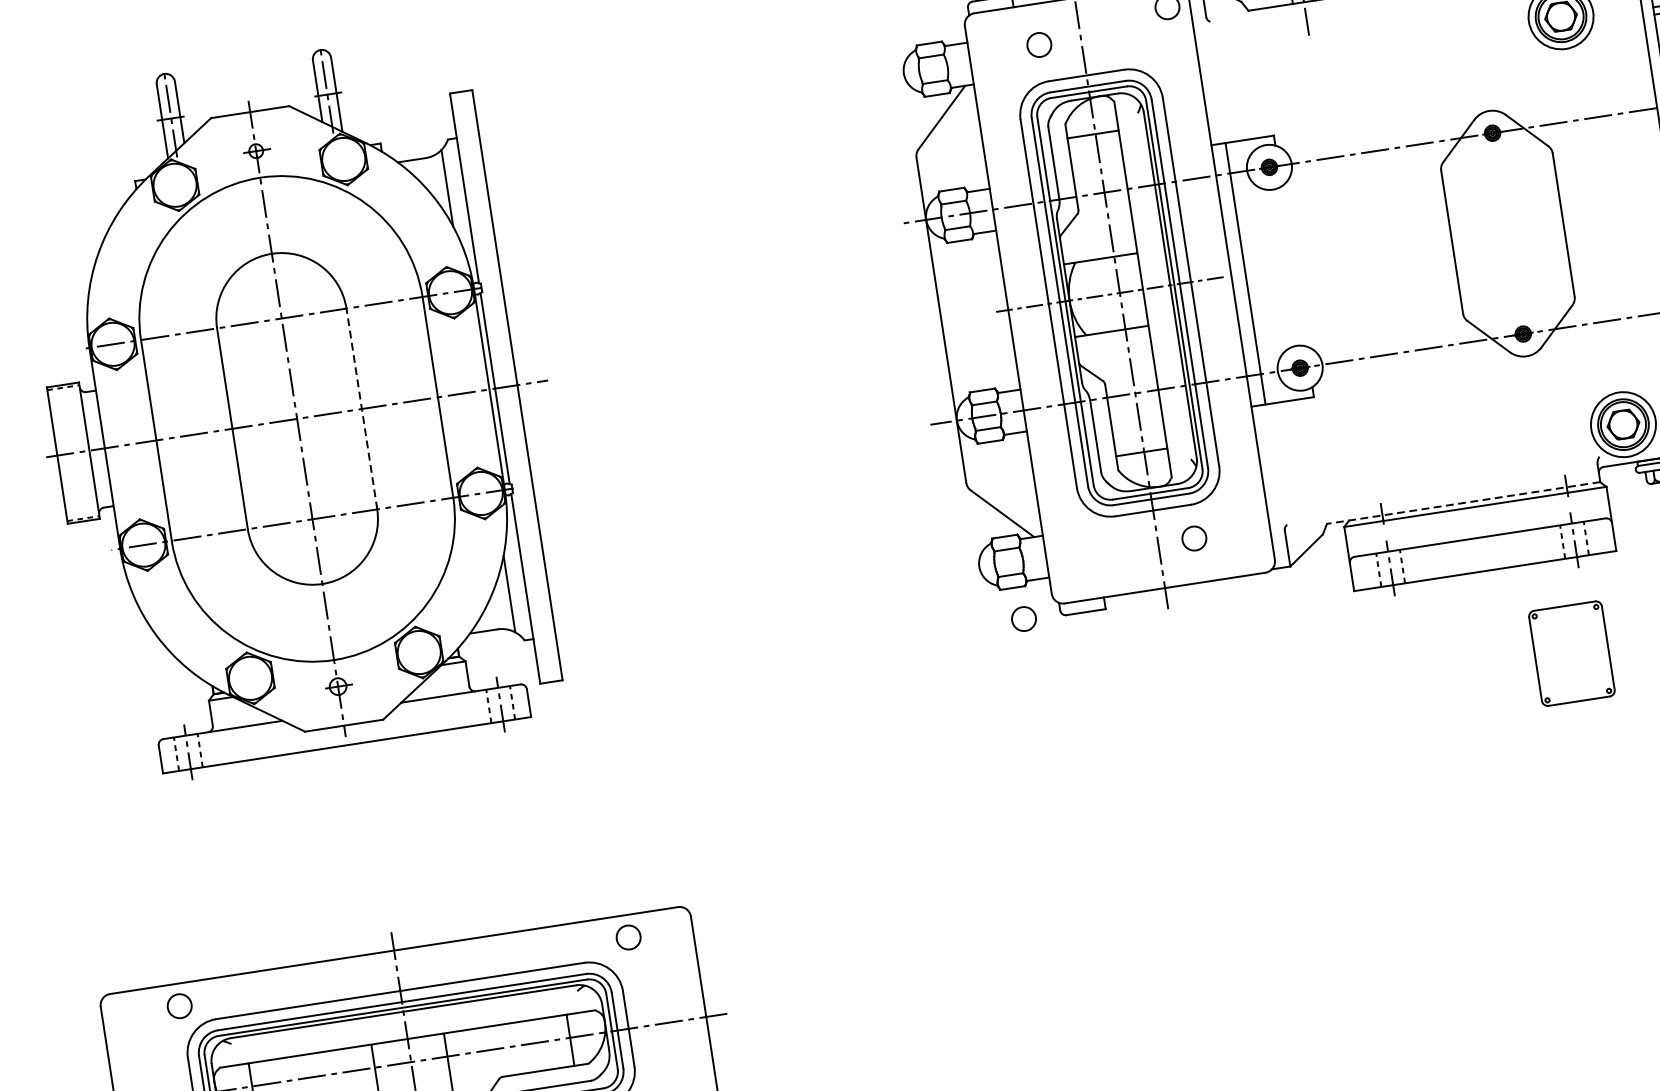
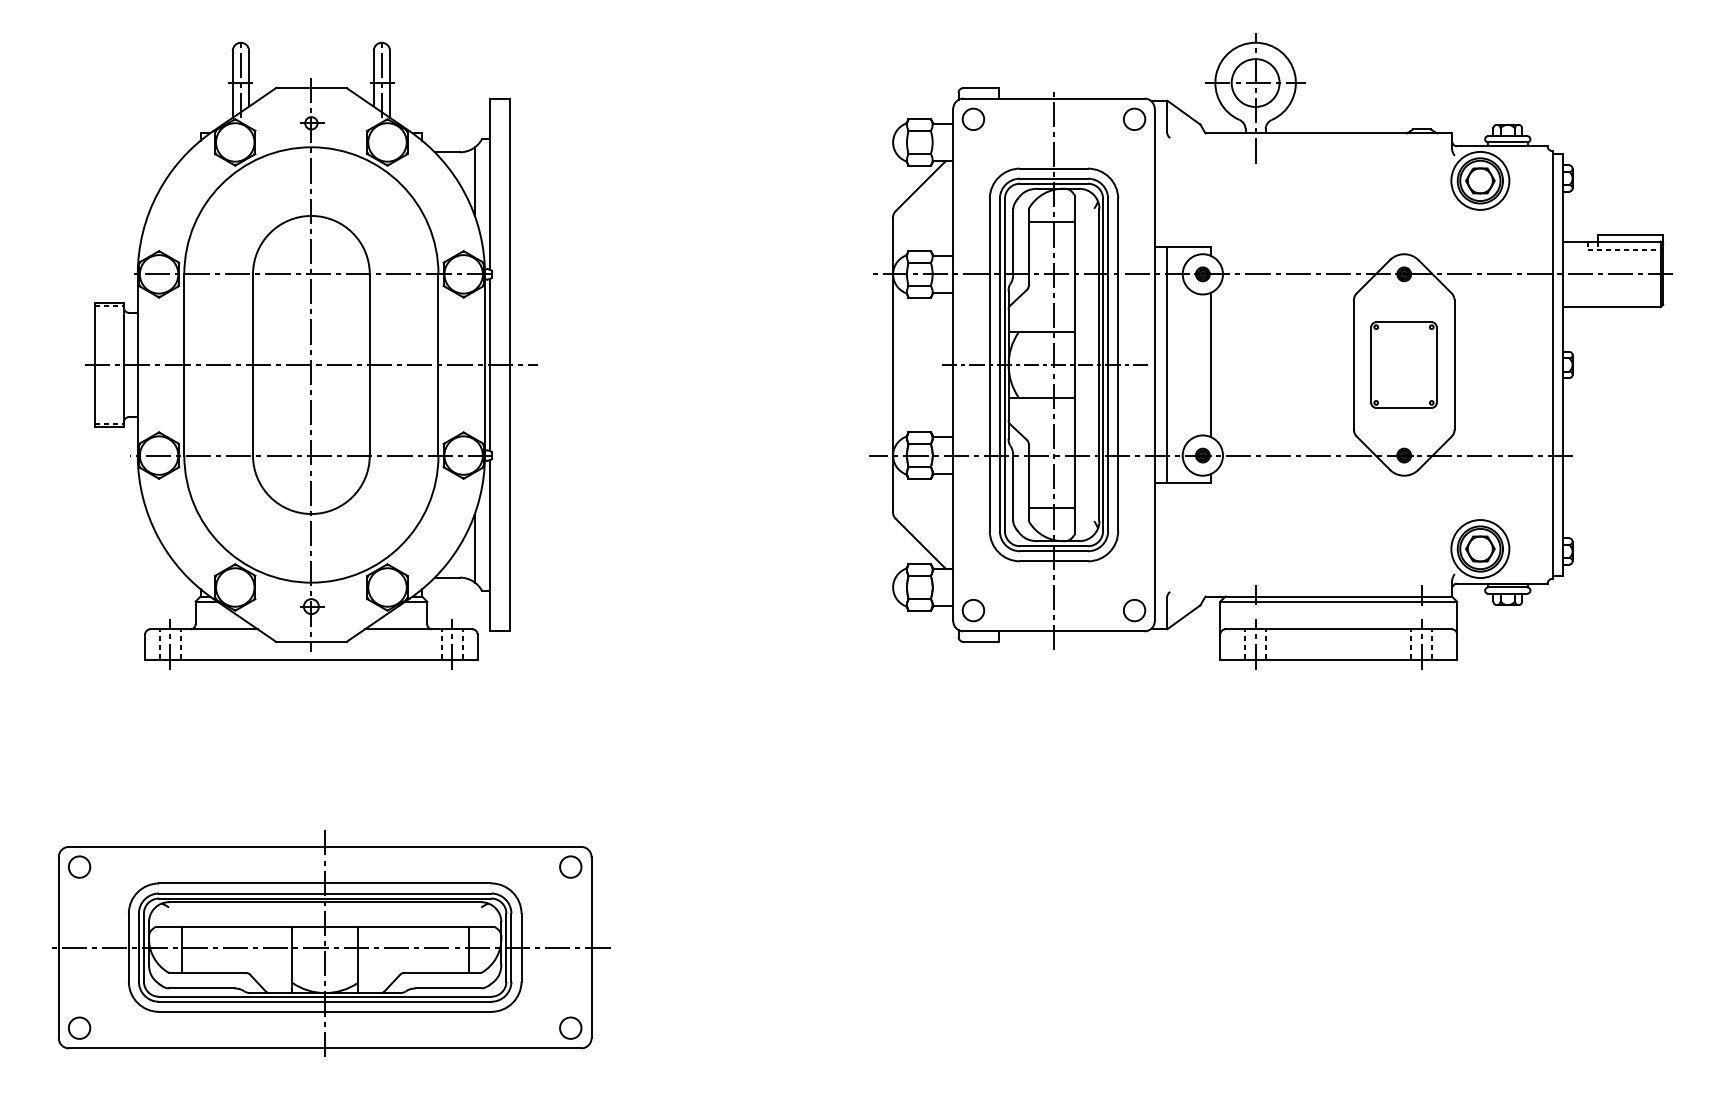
circle: (1039, 44) -> (973, 118), moved
line: (1294, 265) -> (1211, 364), added
line: (361, 408) -> (369, 364), dashed -> solid
line: (1463, 502) -> (1328, 596), dashed -> solid
circle: (1194, 538) -> (1134, 610), moved
circle: (1024, 618) -> (973, 610), moved
part: (1571, 653) -> (1403, 364), moved
circle: (628, 936) -> (570, 866), moved
circle: (179, 1005) -> (79, 866), moved

